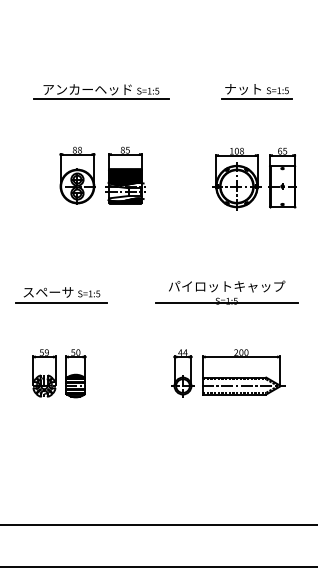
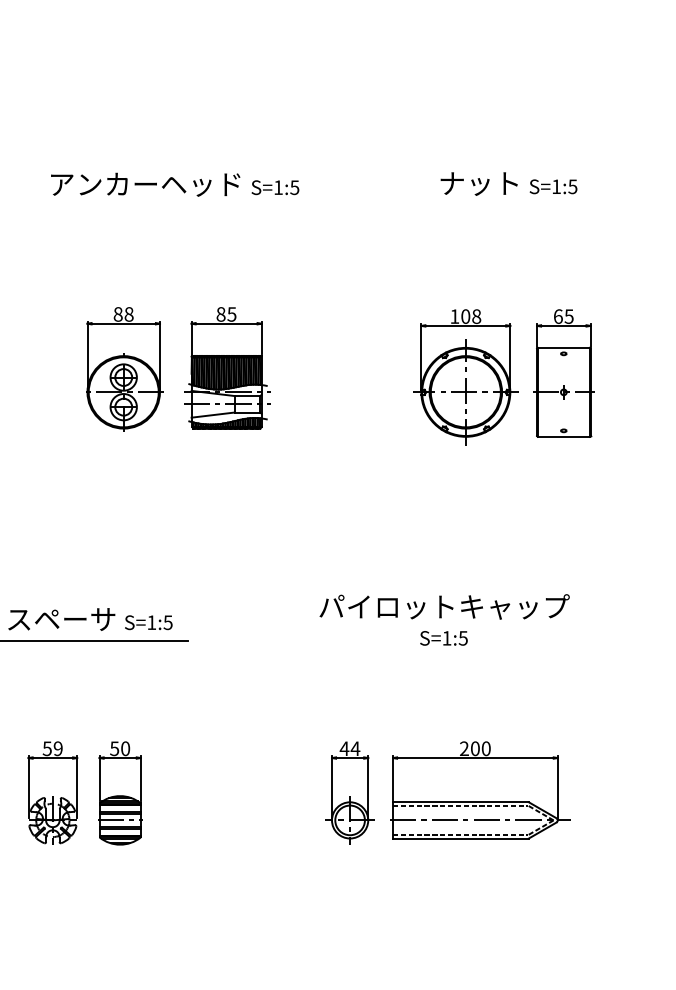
line: (101, 99) -> (175, 205), removed
line: (256, 99) -> (507, 205), removed
line: (226, 302) -> (443, 641), removed

